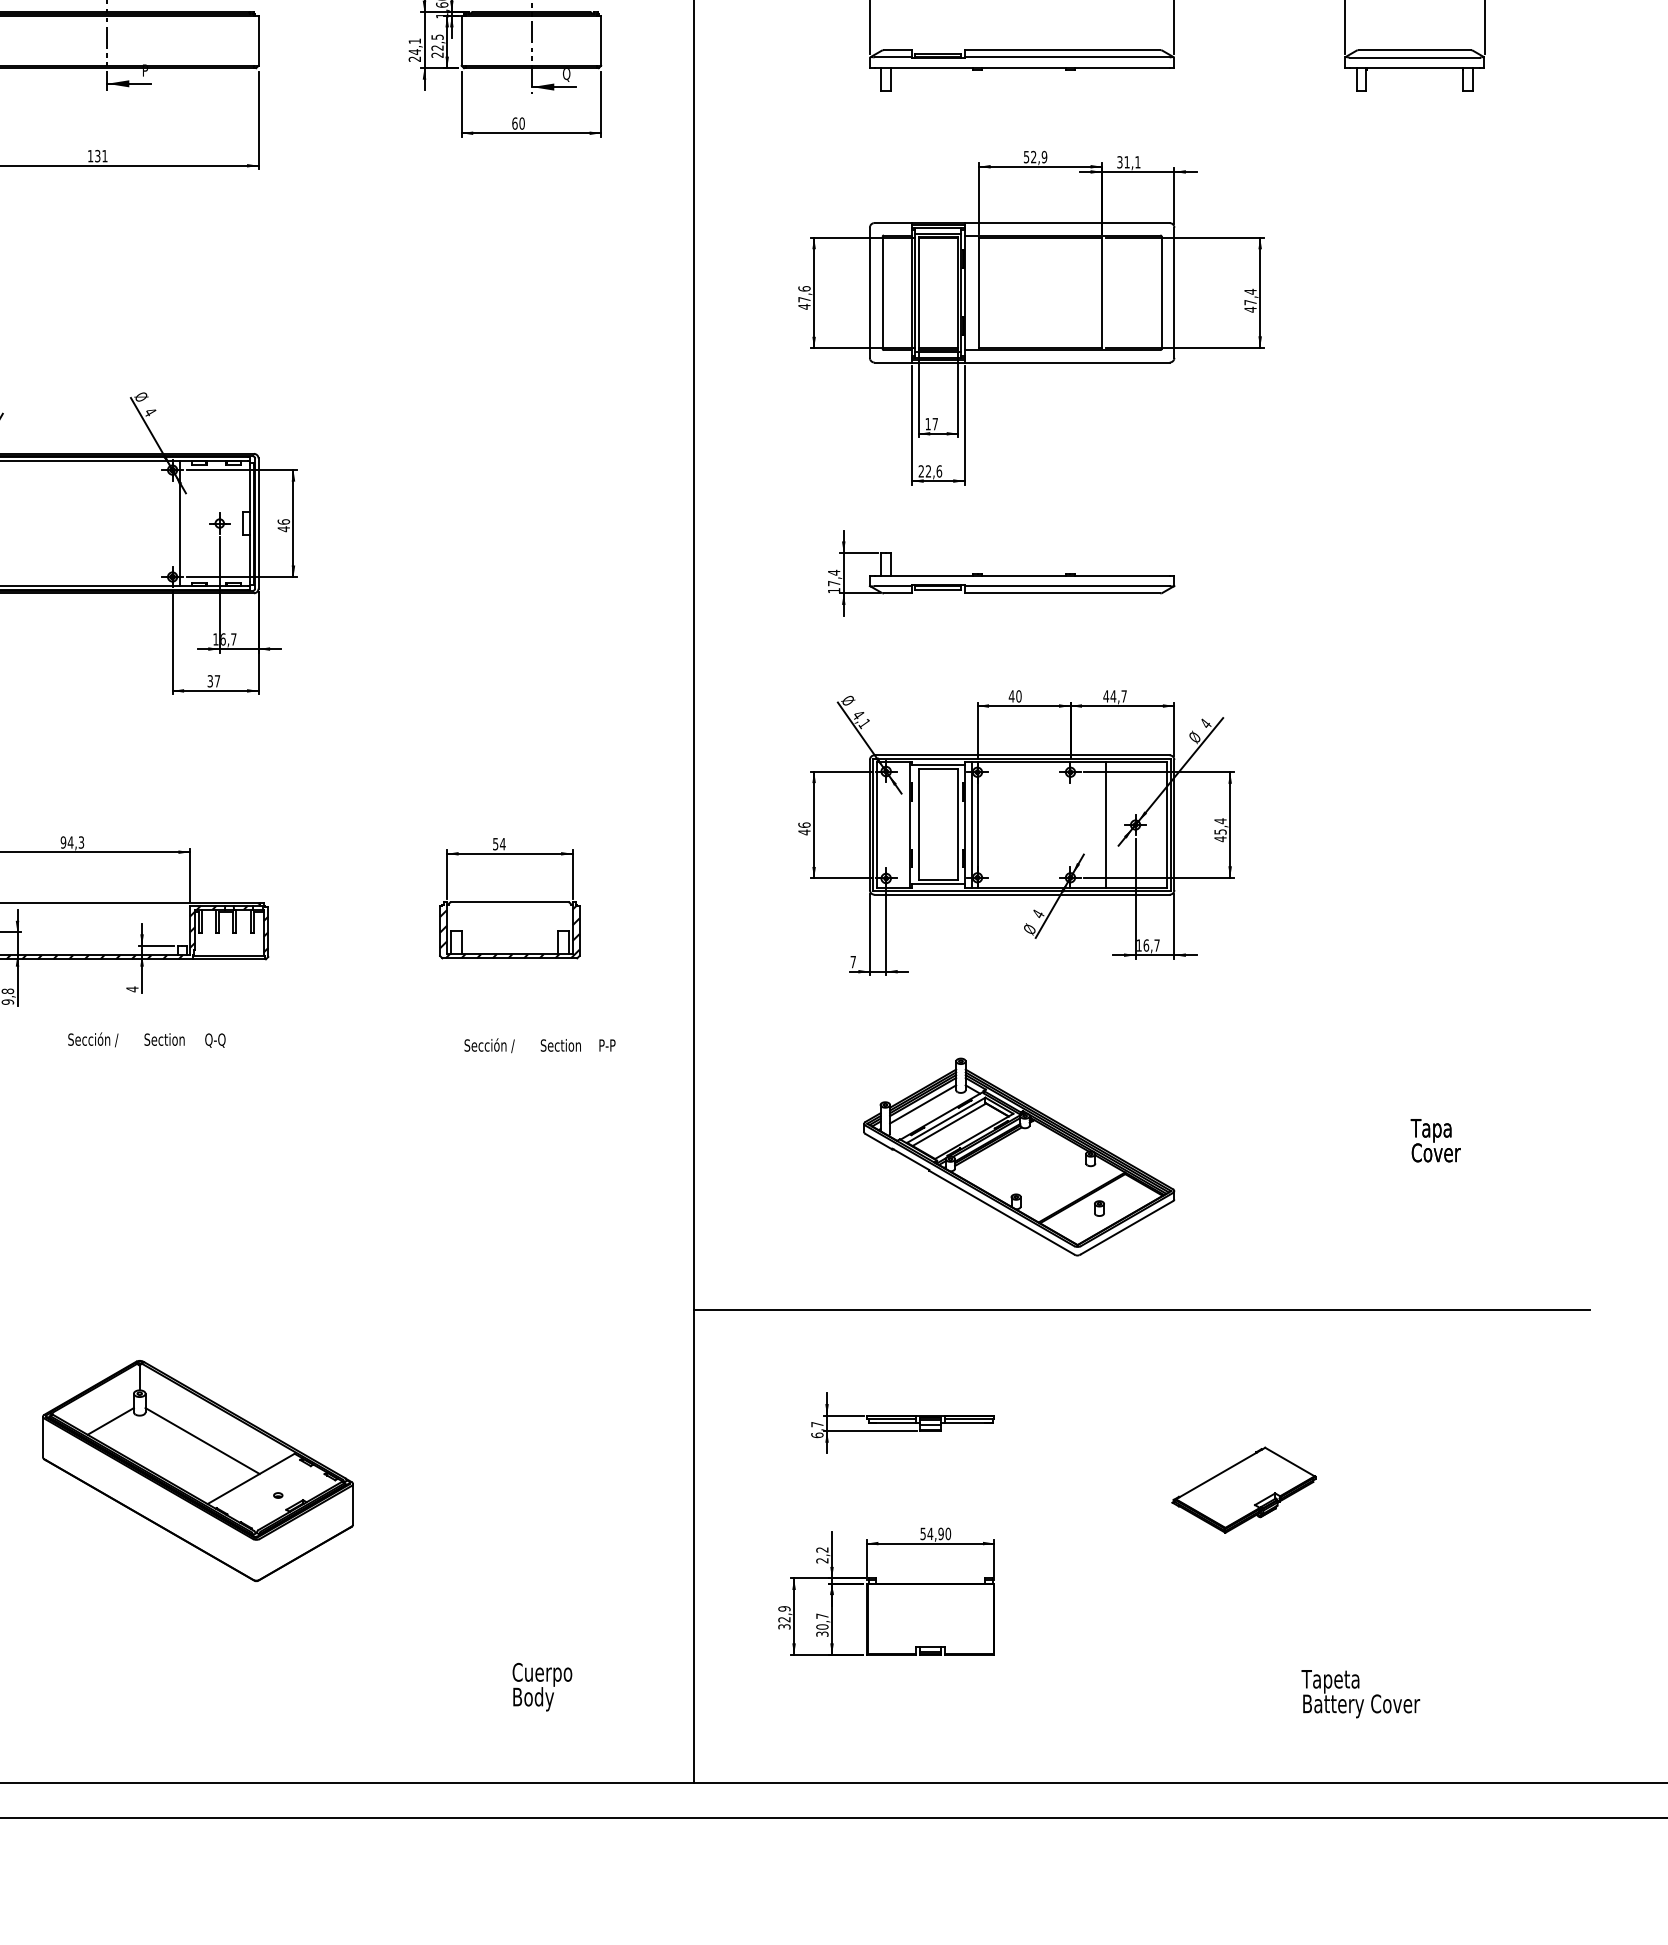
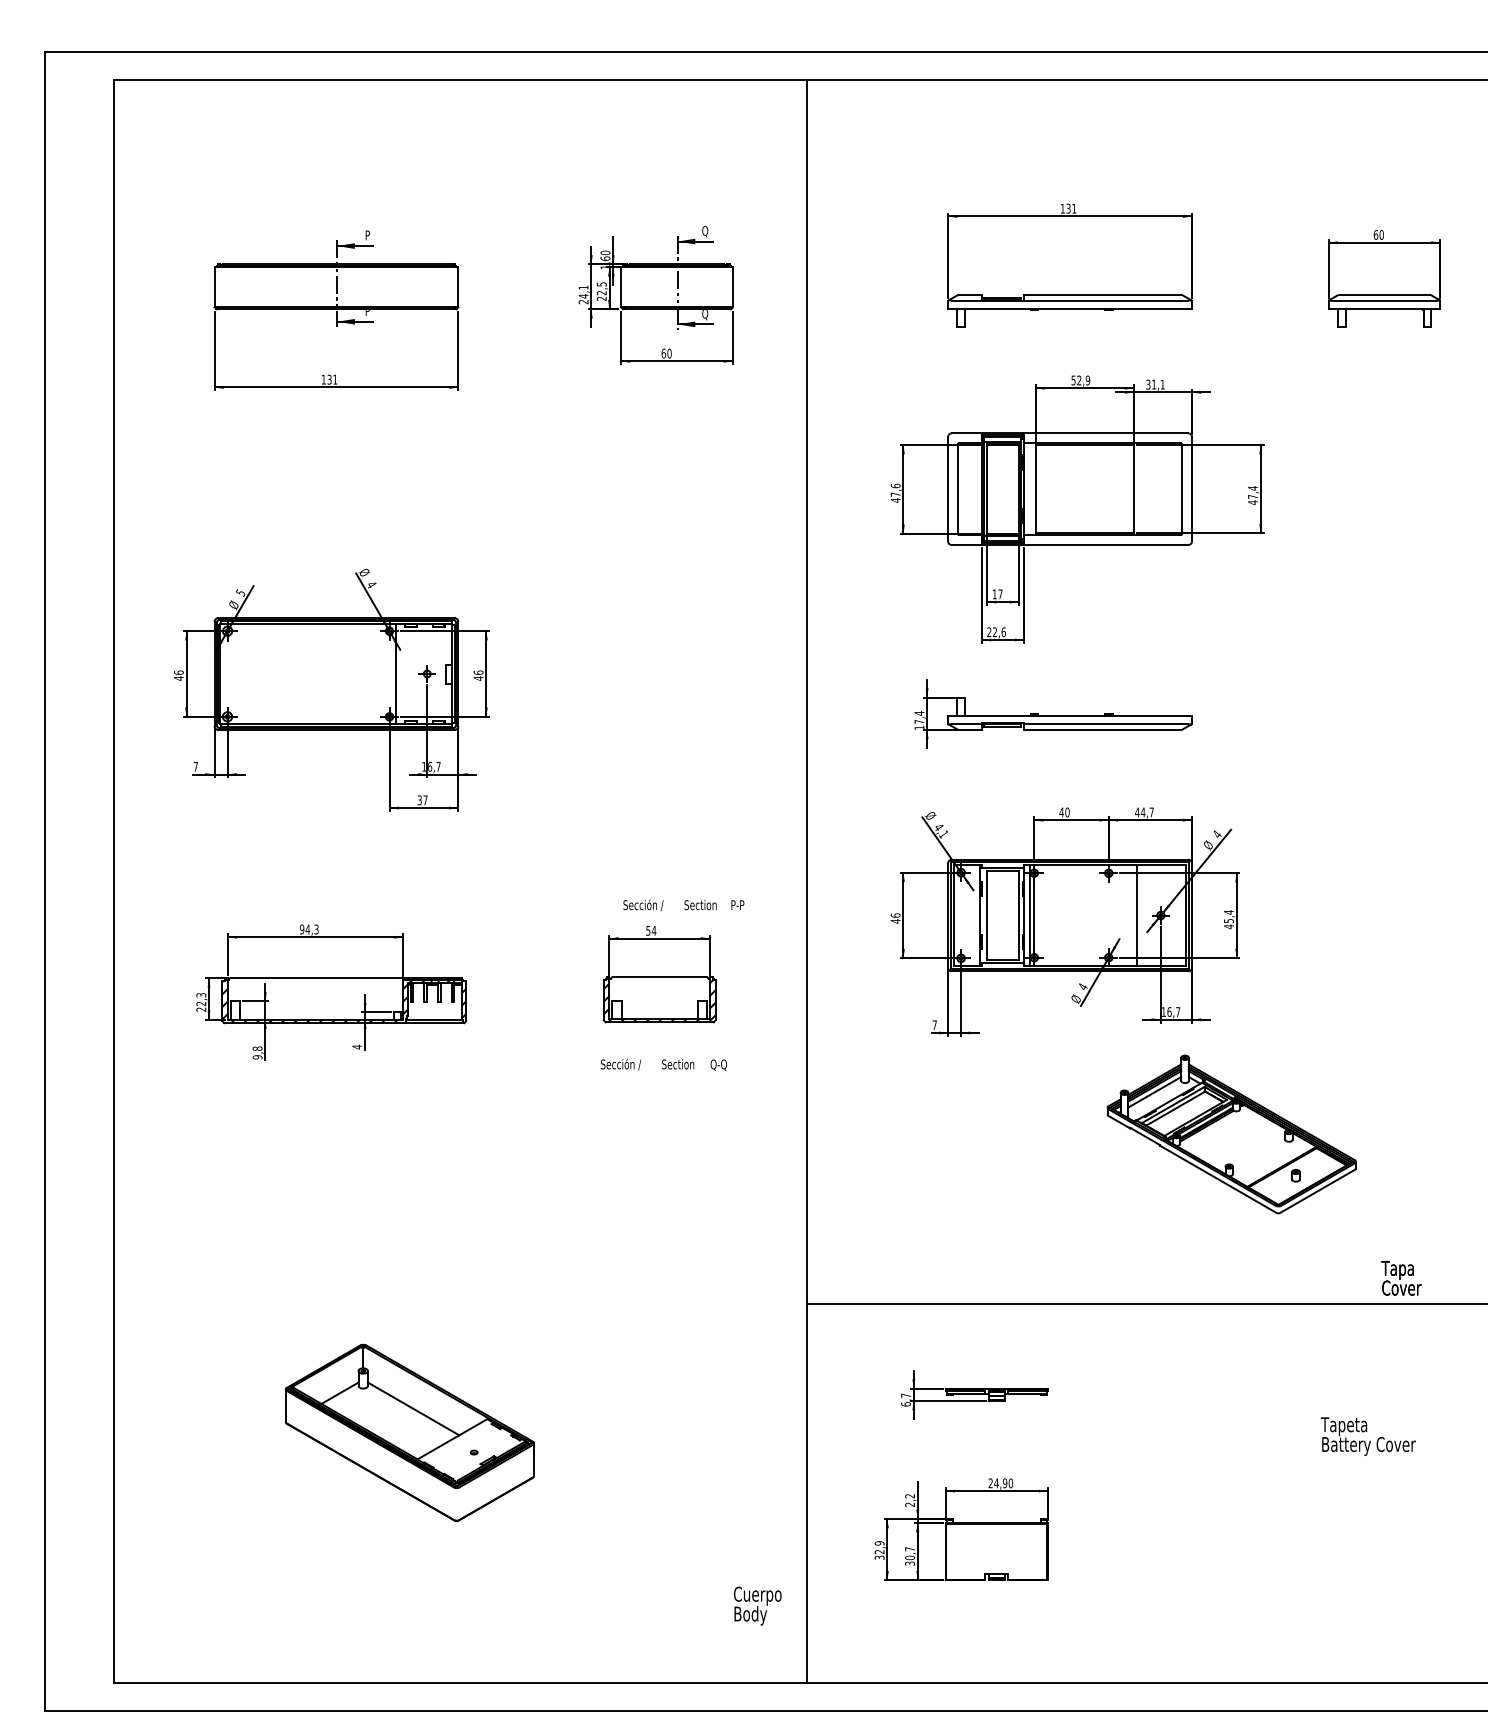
text: (146, 1039) -> (663, 1064), moved
text: (539, 1045) -> (683, 905), moved
text: (1435, 1140) -> (1401, 1278), moved
part: (1018, 1157) -> (1231, 1134), moved
part: (1243, 1490) -> (1247, 1448), removed
text: (922, 1534) -> (990, 1483), 54,90 -> 24,90
text: (542, 1686) -> (757, 1605), moved
text: (1359, 1693) -> (1367, 1436), moved

